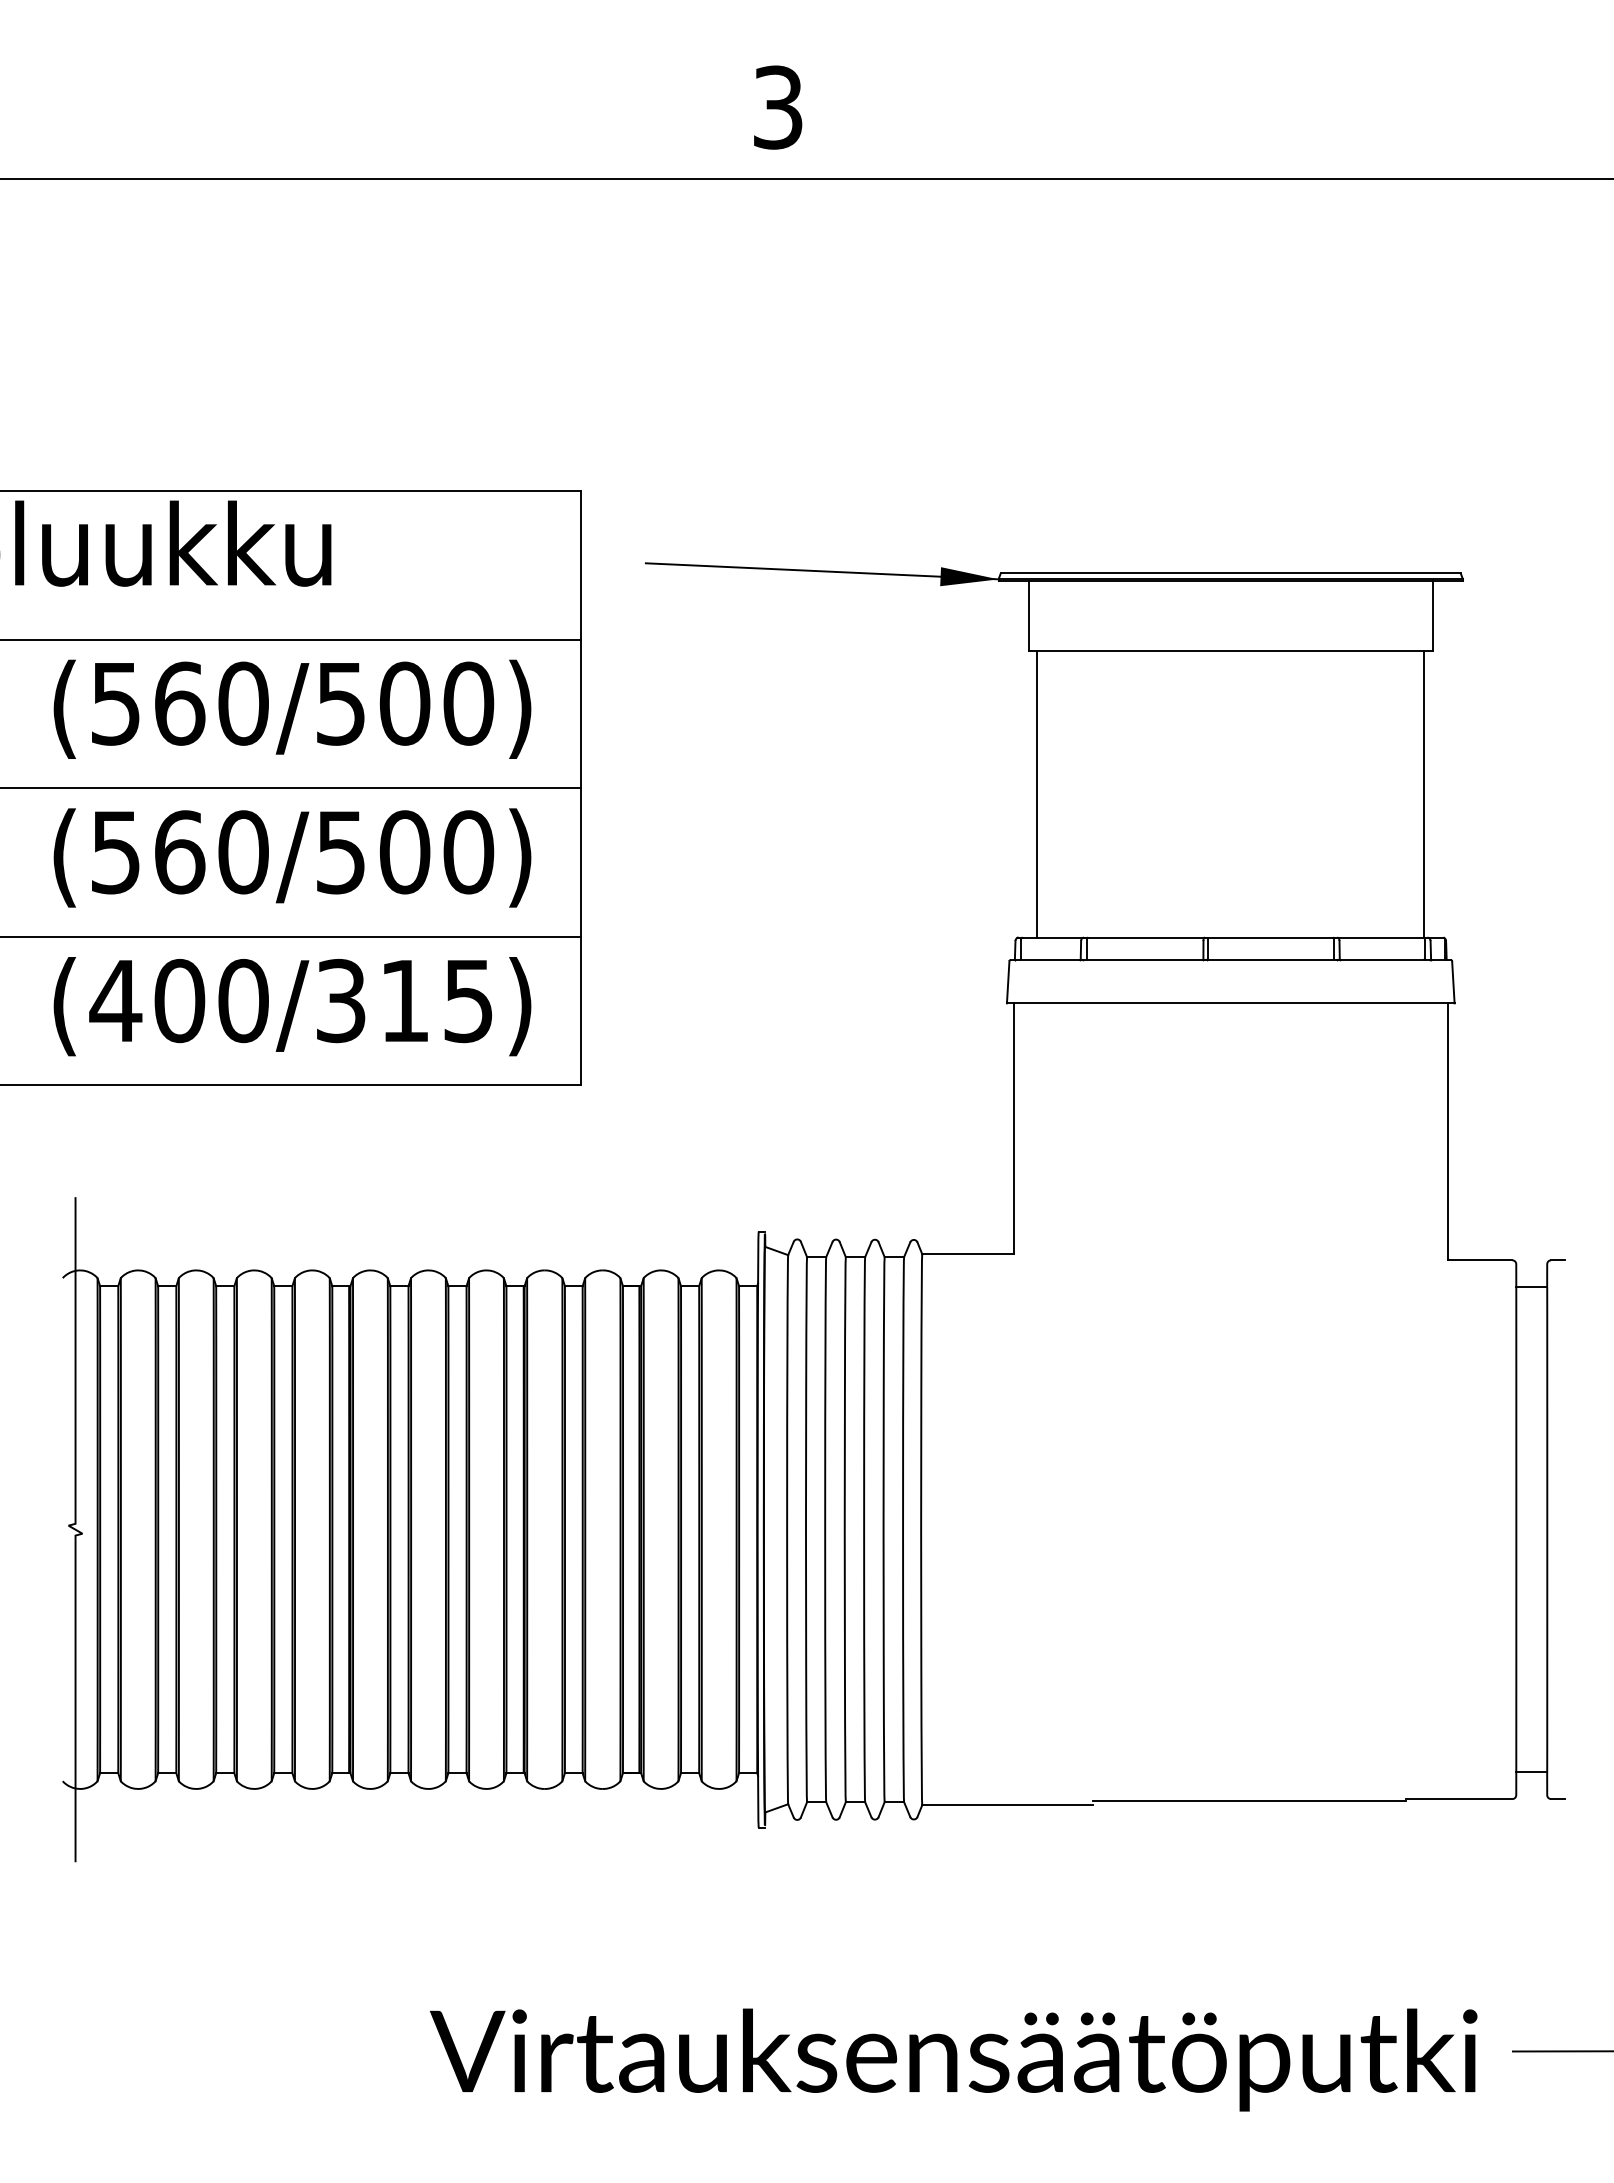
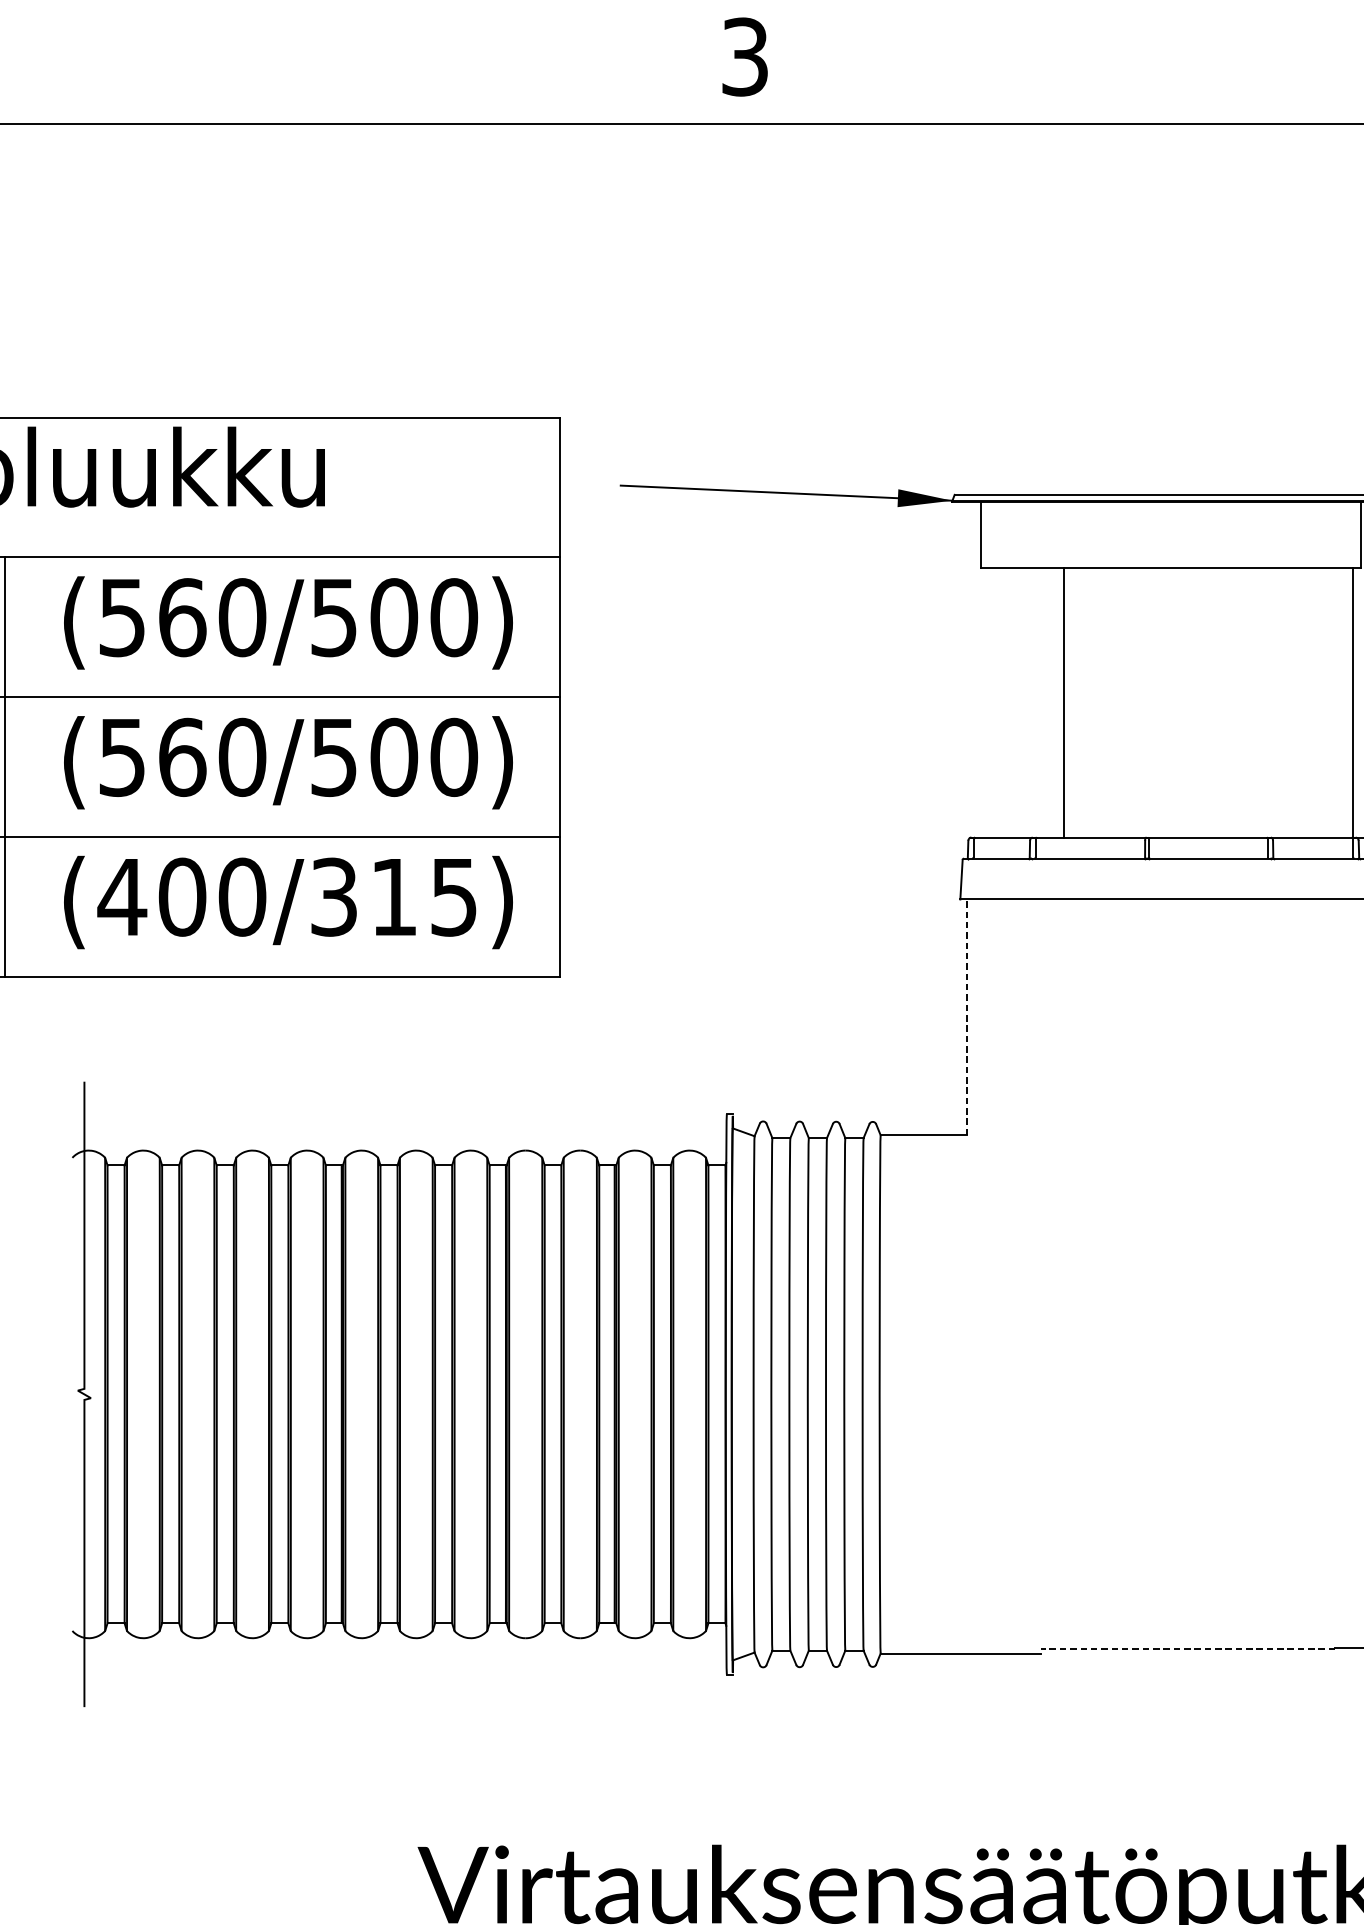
line: (1037, 793) -> (1064, 702), moved
line: (1014, 1128) -> (967, 1017), solid -> dashed
line: (1248, 1800) -> (1187, 1649), solid -> dashed

